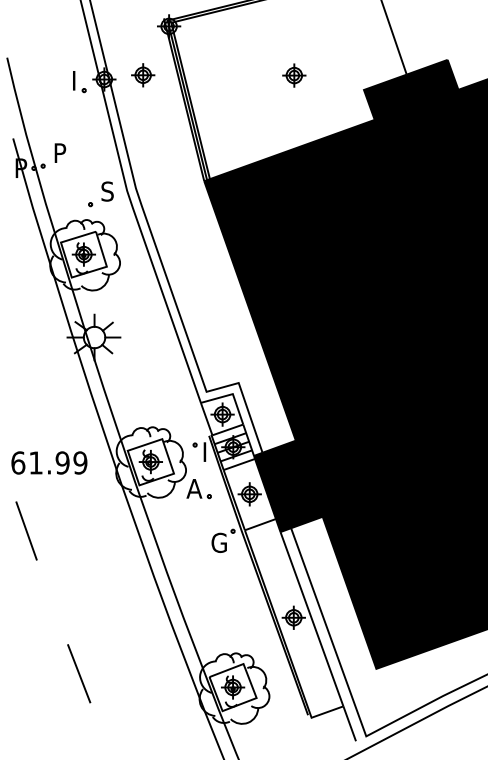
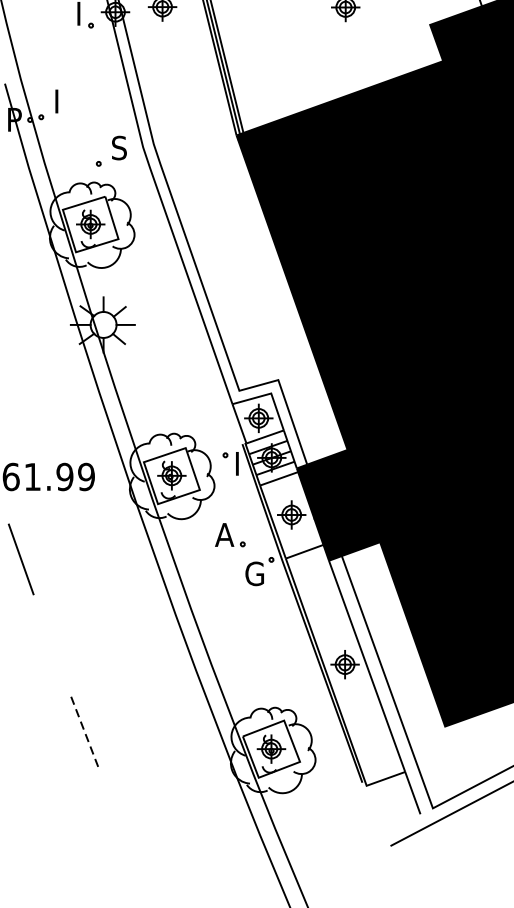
text: (61, 148) -> (63, 95), P -> I
part: (198, 489) -> (229, 535), moved
line: (79, 673) -> (85, 732), solid -> dashed

